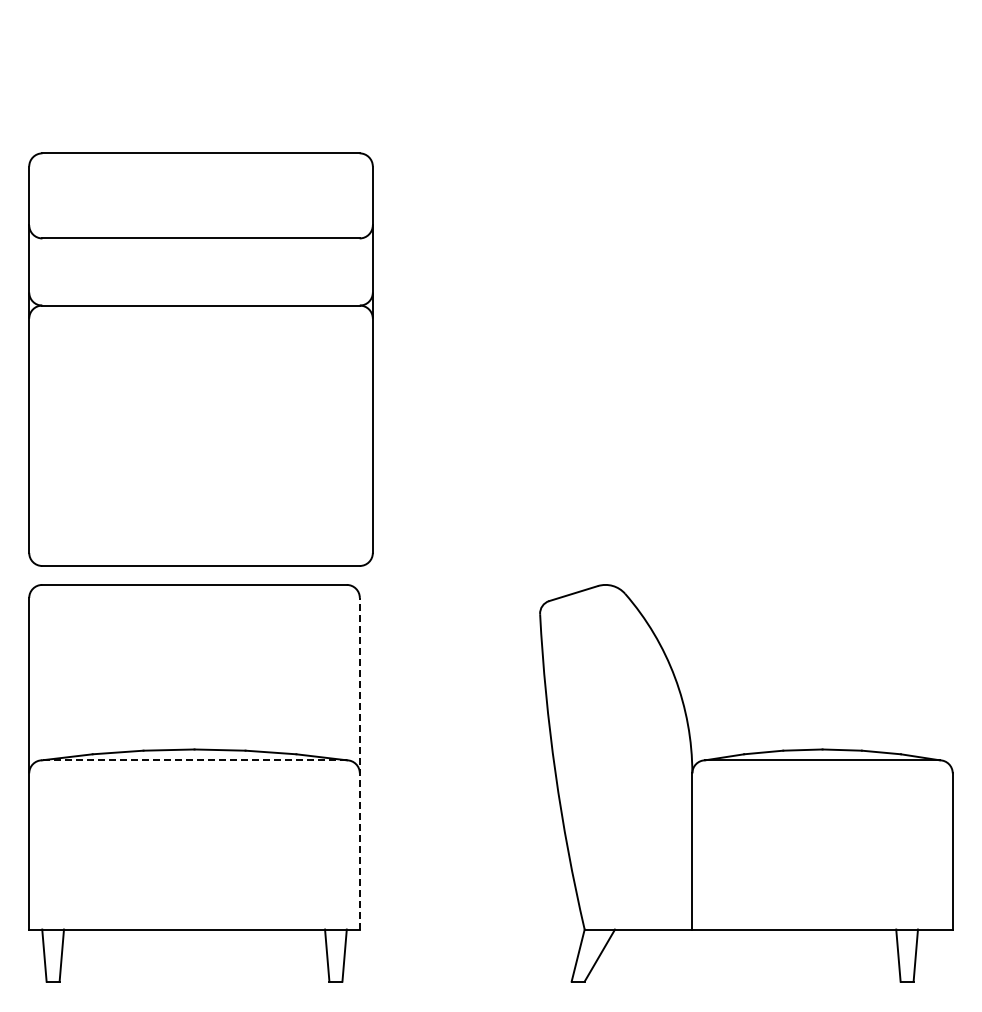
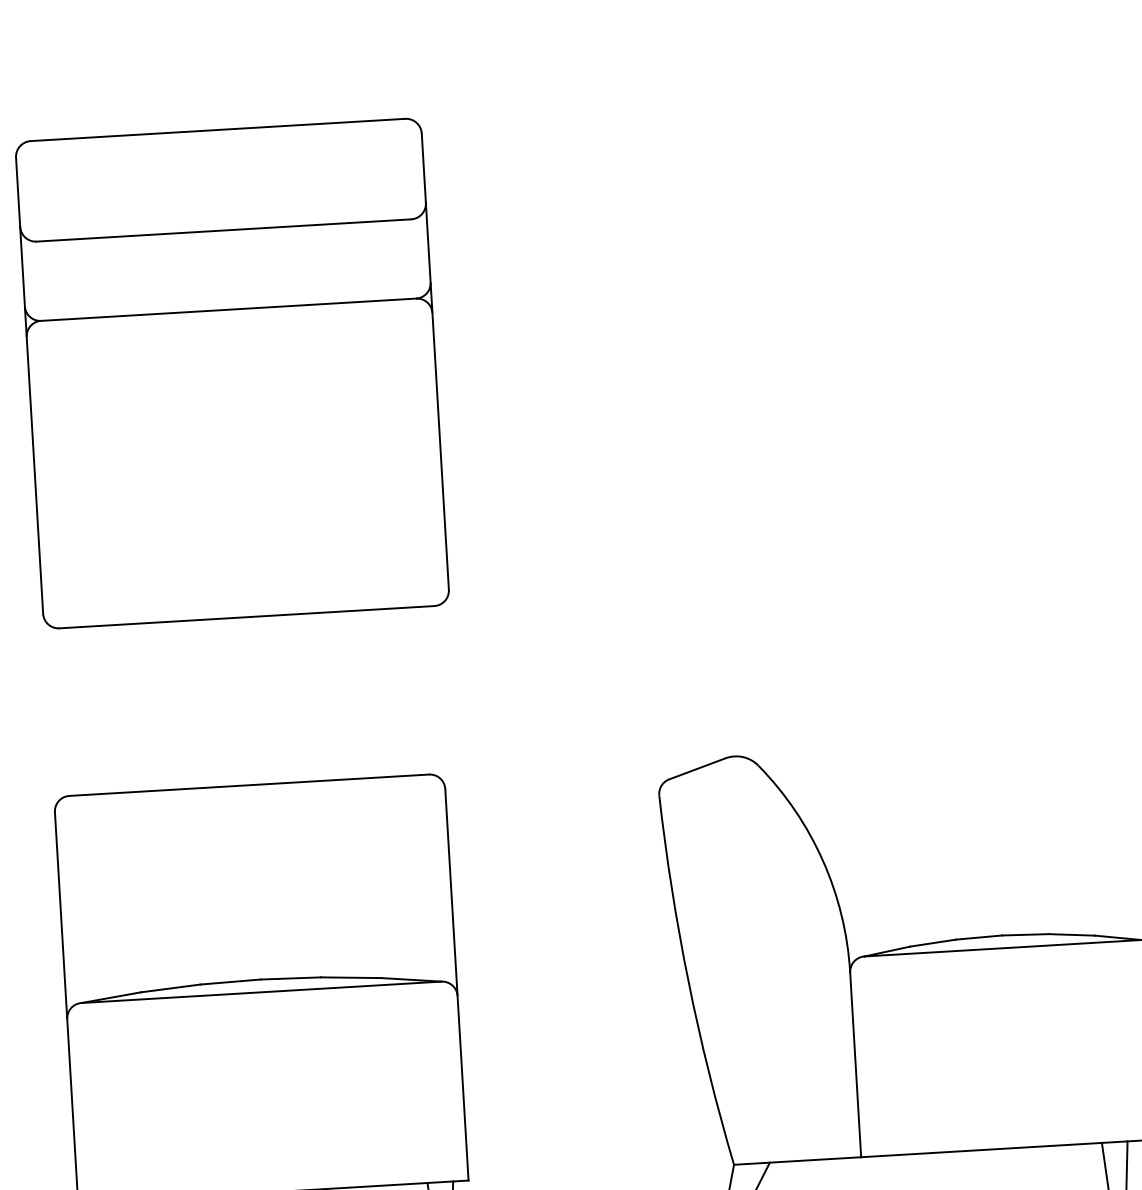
part: (200, 359) -> (231, 373), moved
line: (194, 760) -> (261, 992), dashed -> solid
line: (359, 763) -> (456, 984), dashed -> solid

